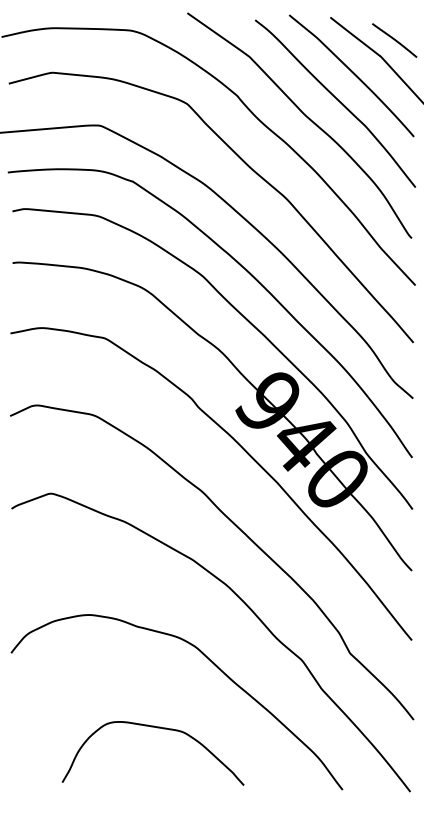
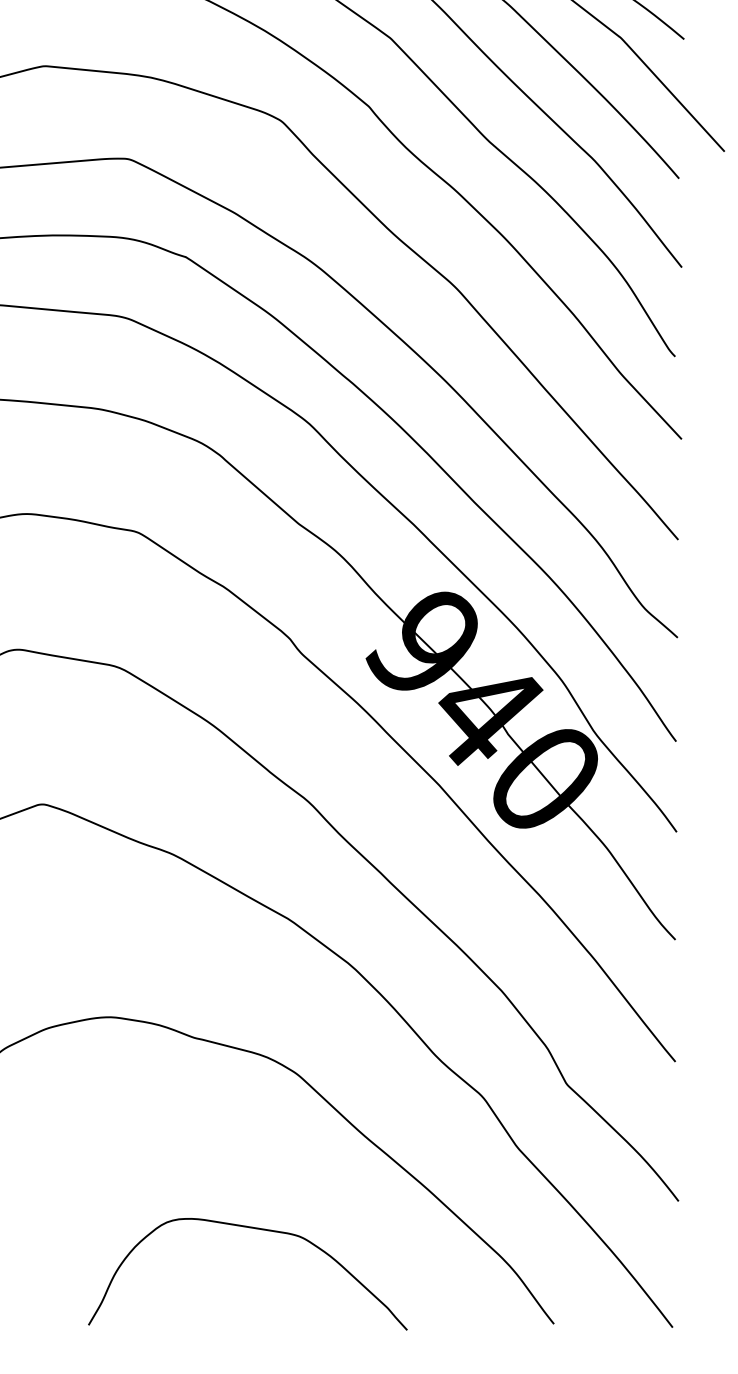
curve: (157, 728) -> (255, 1230), moved

